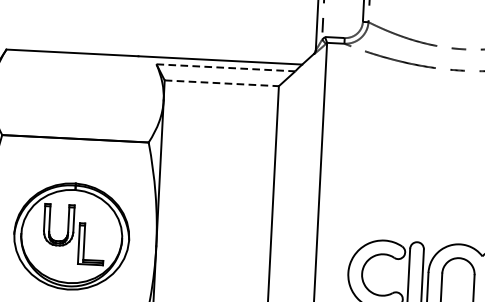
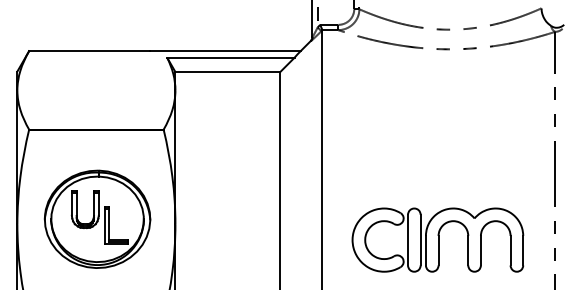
line: (225, 67) -> (230, 57), dashed -> solid
line: (222, 83) -> (228, 72), dashed -> solid

